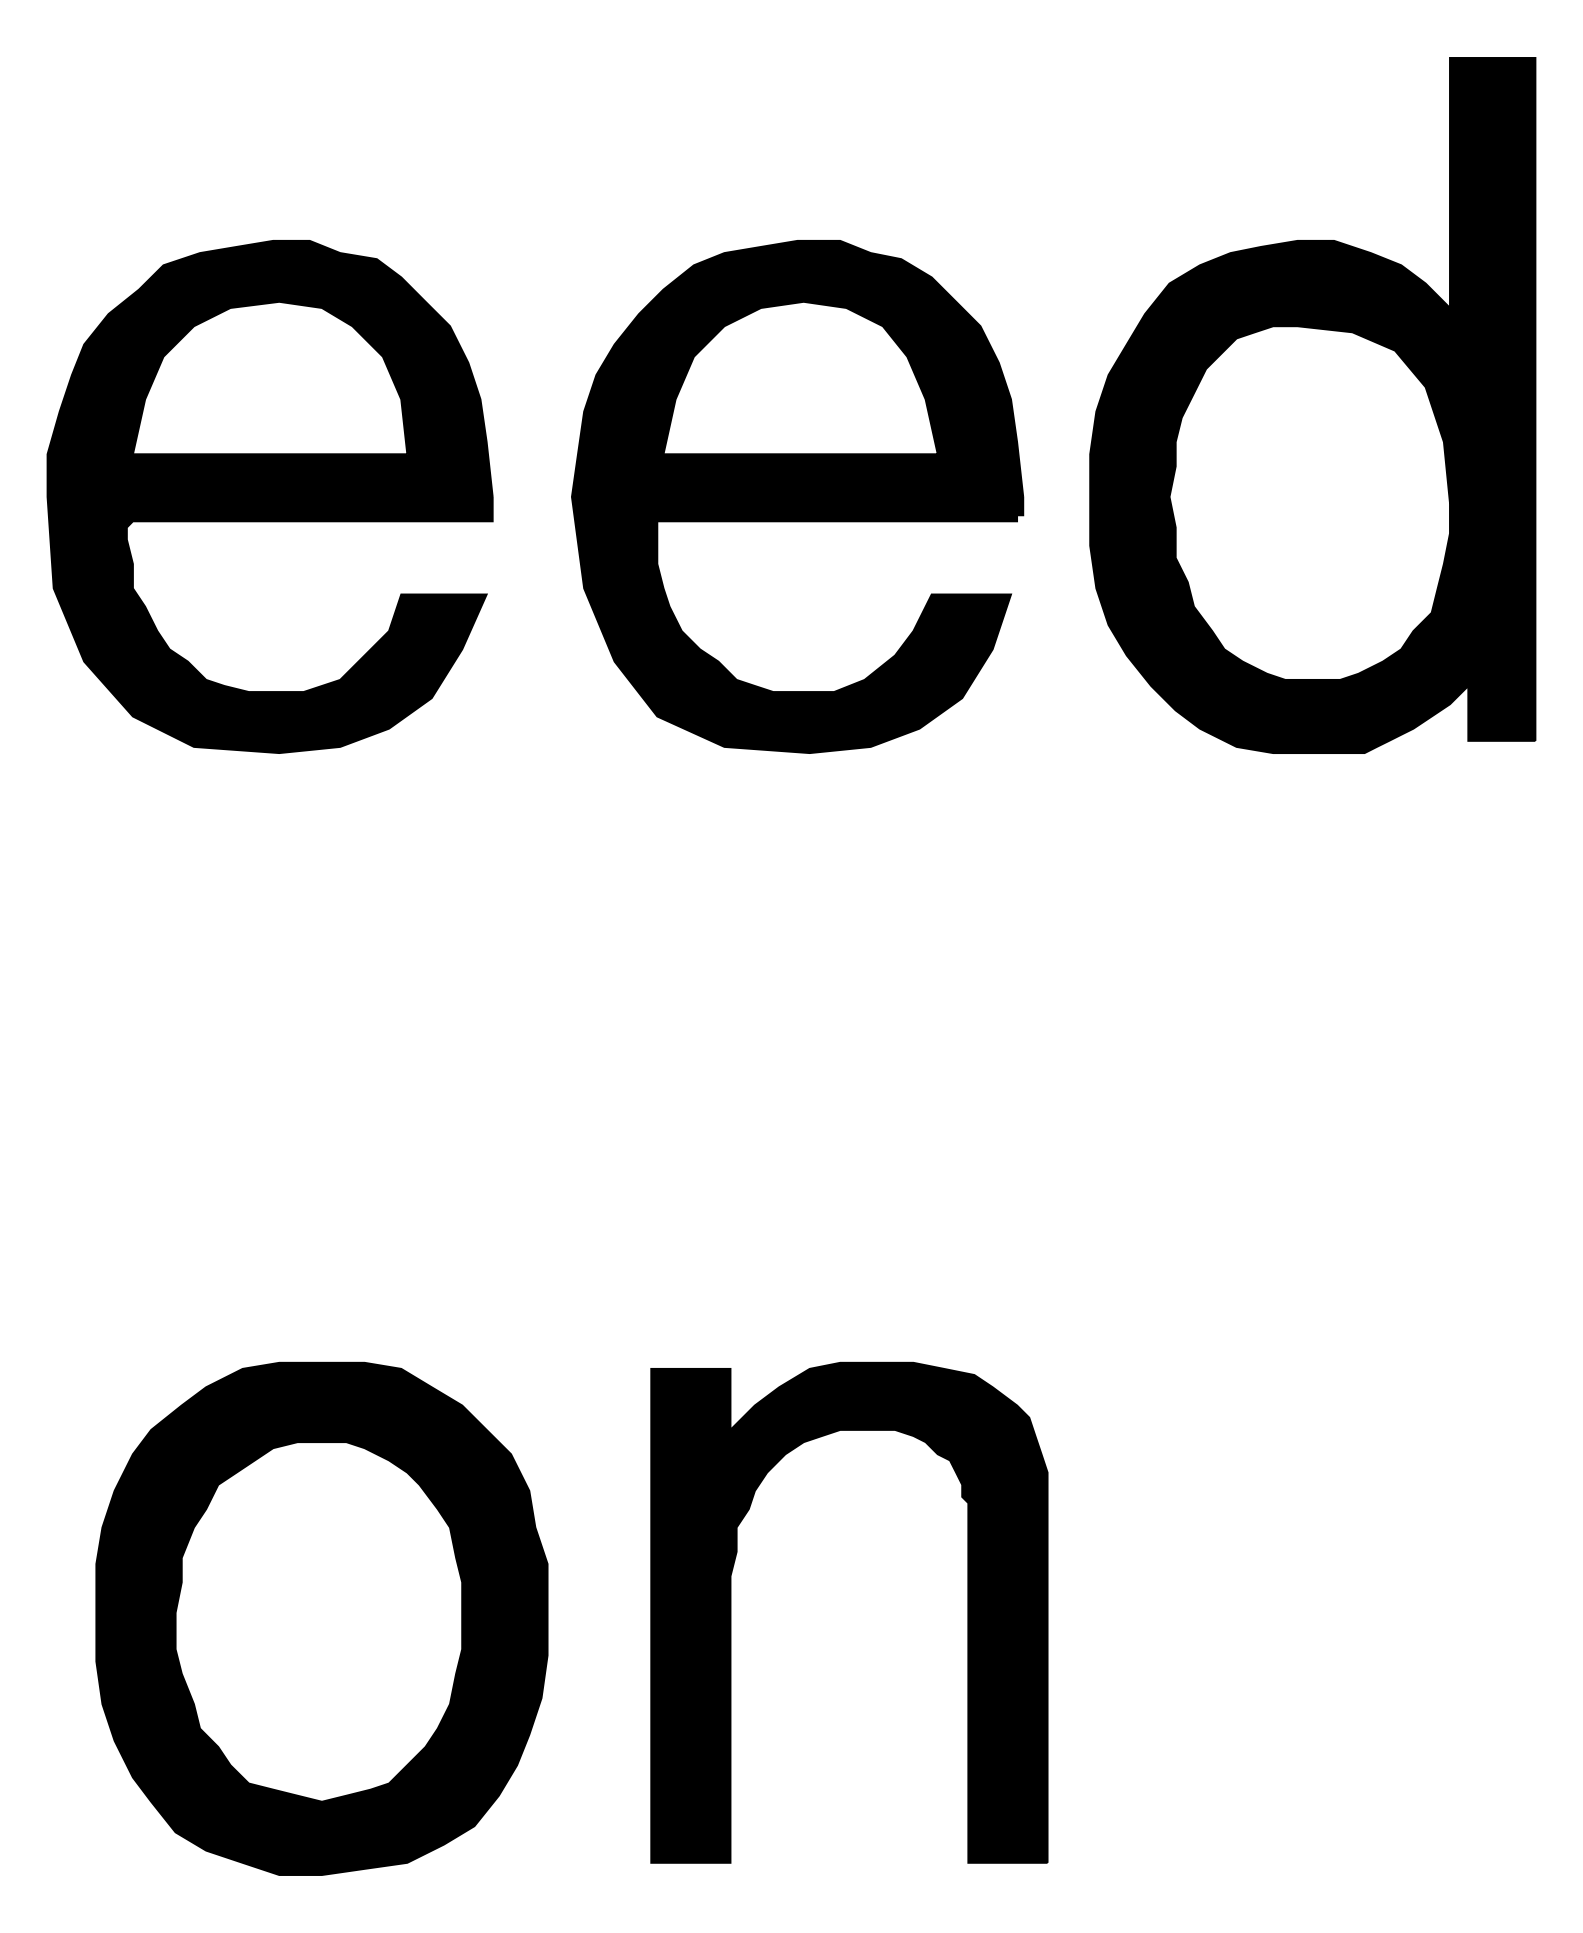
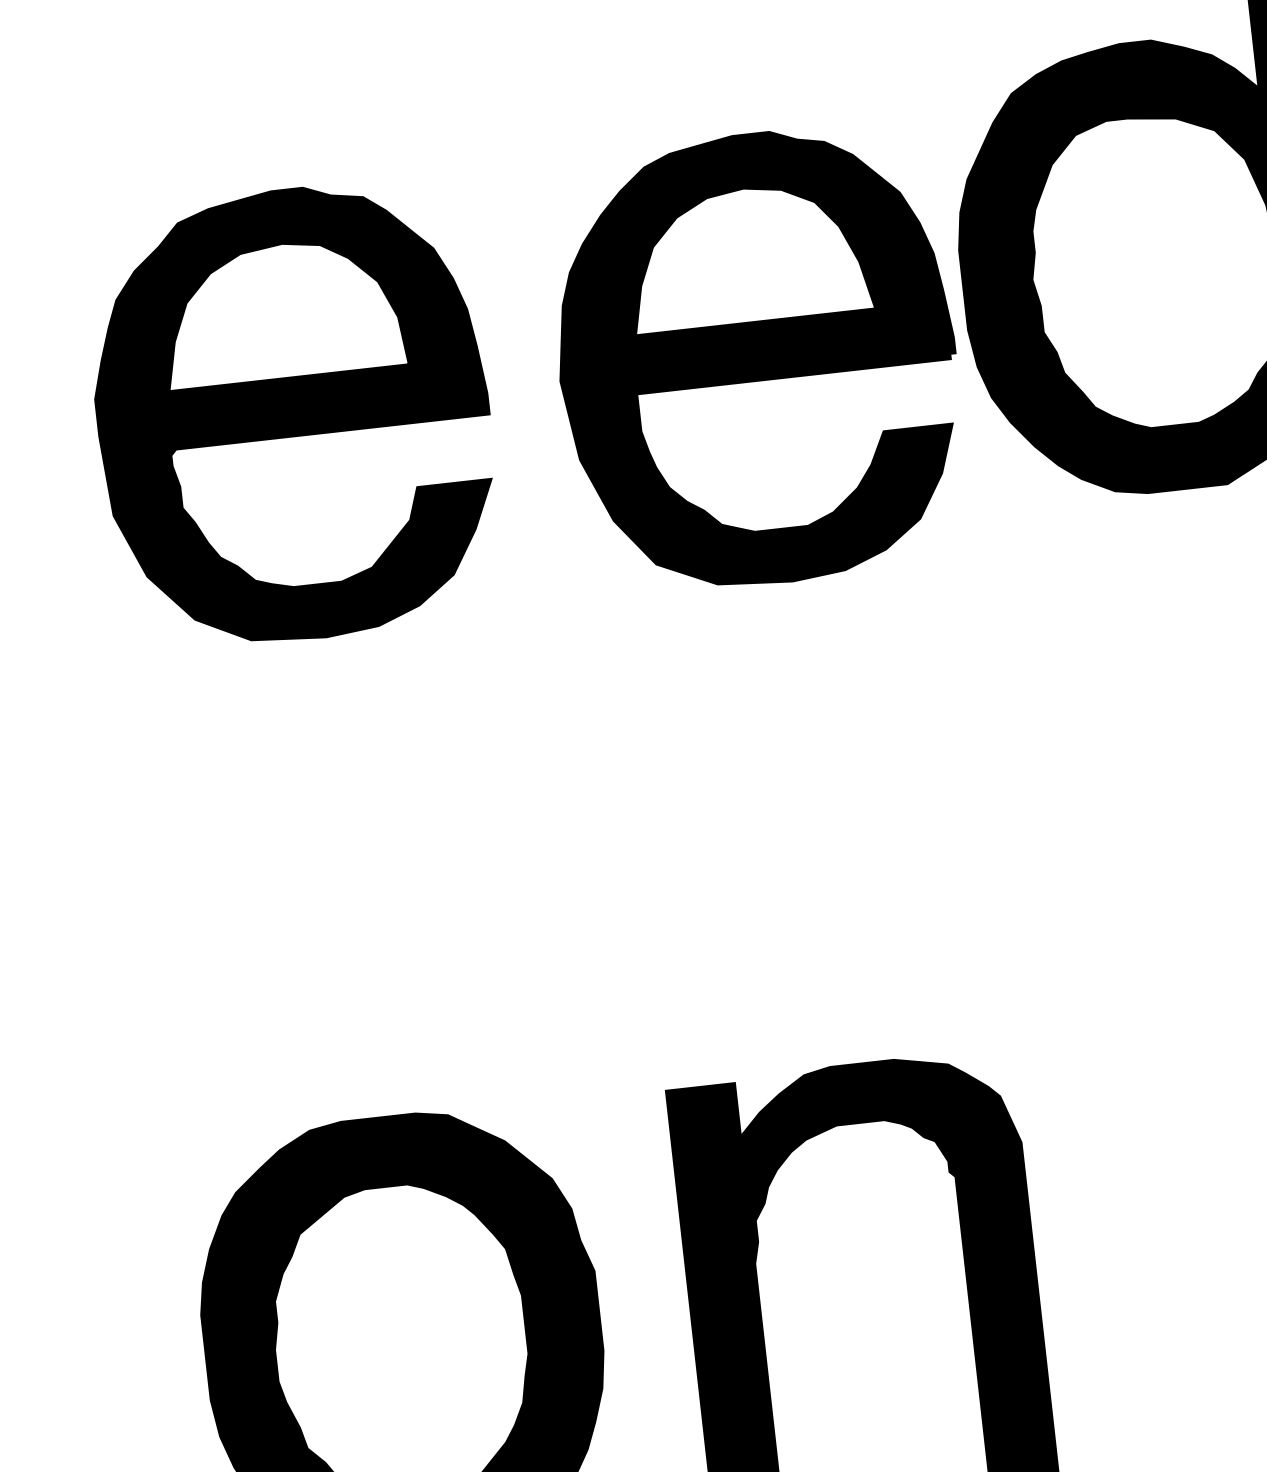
part: (269, 496) -> (292, 414), moved
part: (797, 496) -> (757, 358), moved

